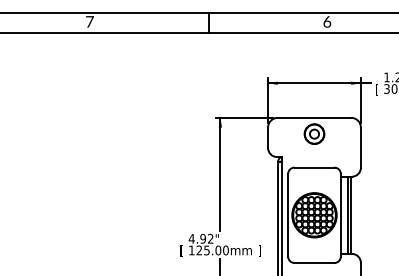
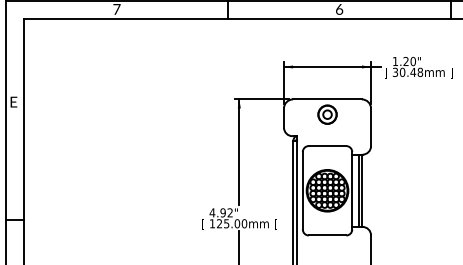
text: (376, 89) -> (385, 72), [ -> ]
text: (260, 251) -> (276, 224), ] -> [

